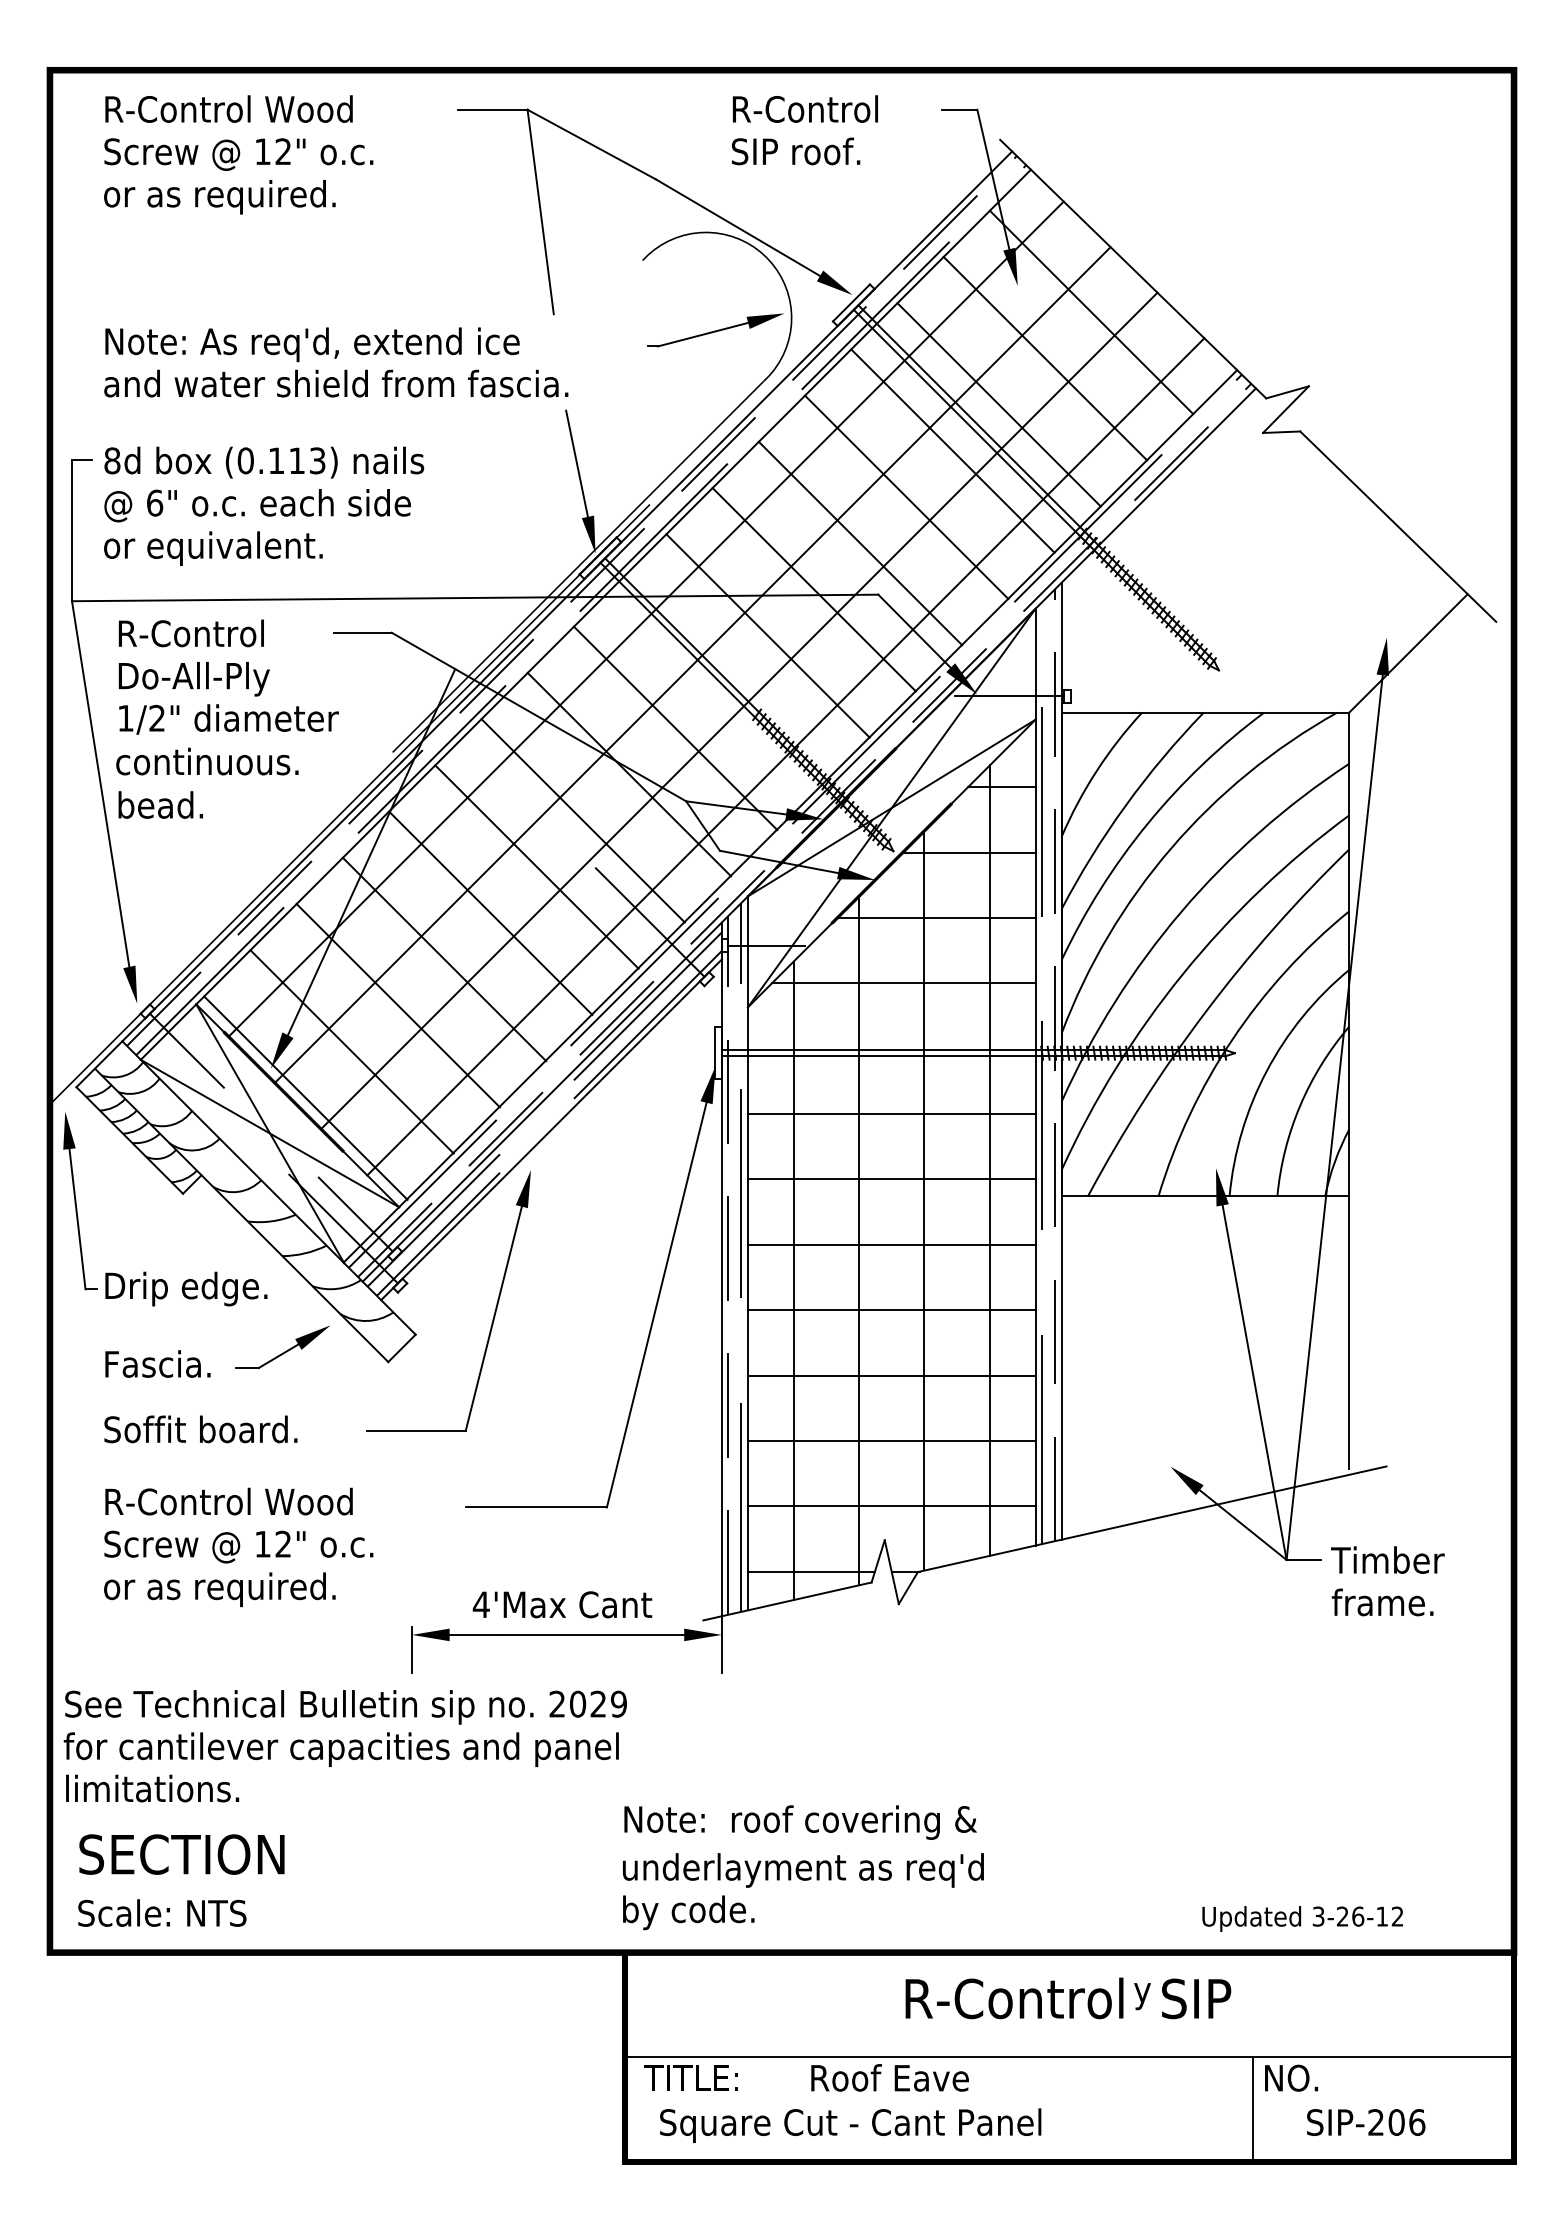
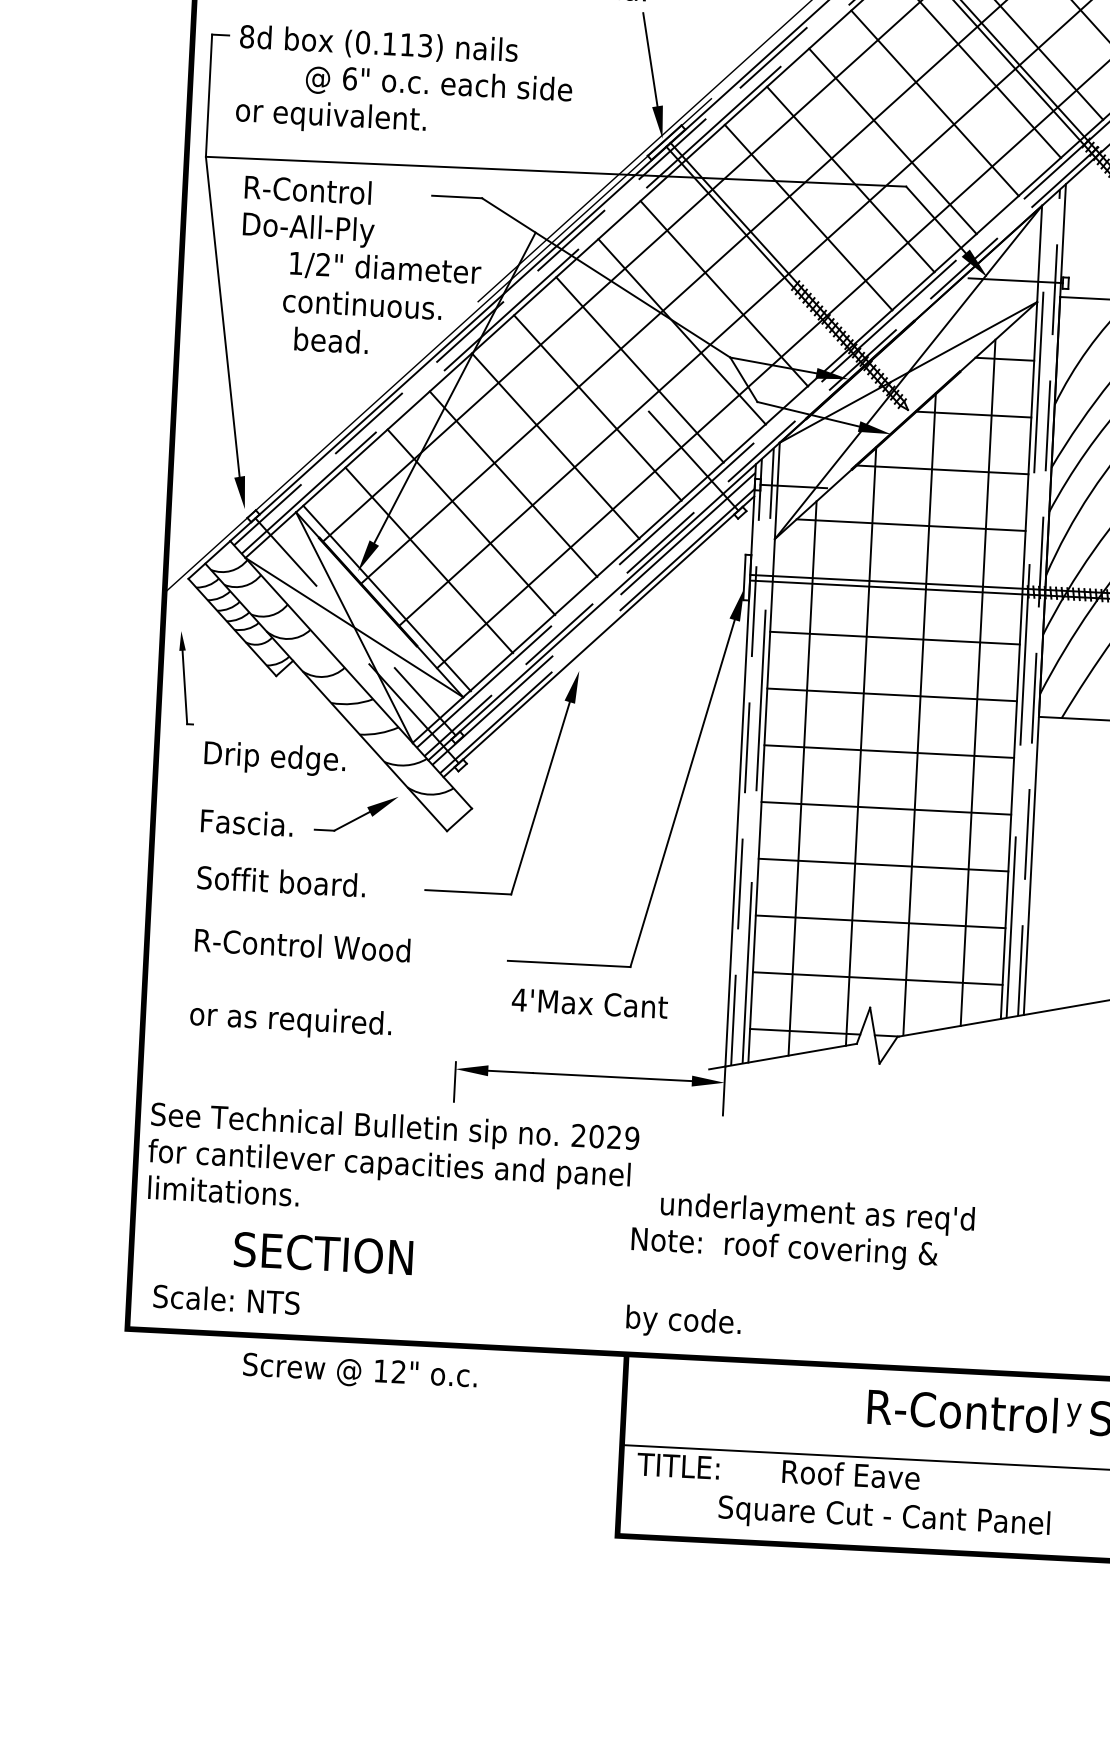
text: (257, 505) -> (438, 85), moved
text: (228, 719) -> (385, 268), moved
text: (207, 761) -> (362, 304), moved
text: (160, 804) -> (331, 340), moved
part: (80, 1201) -> (186, 678), size x0.6
text: (238, 1546) -> (359, 1372), moved
text: (562, 1604) -> (589, 1003), moved
text: (181, 1854) -> (323, 1253), moved
text: (803, 1870) -> (817, 1214), moved
text: (850, 2125) -> (884, 1517), moved

